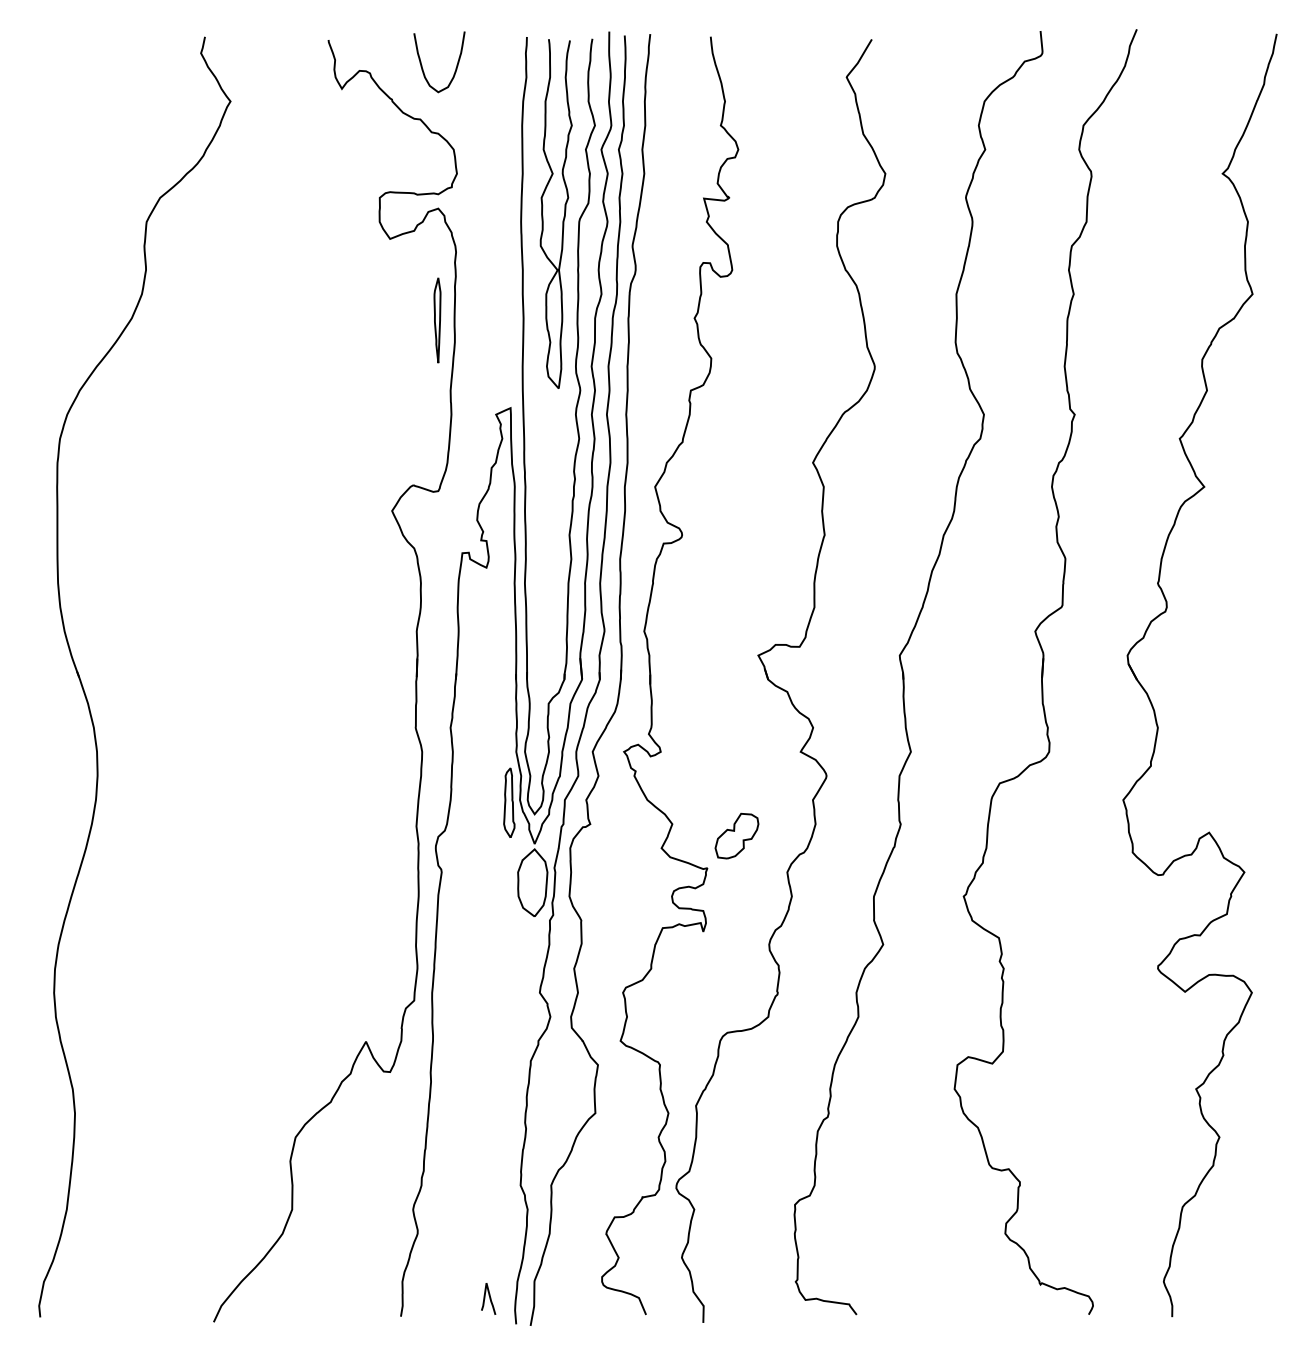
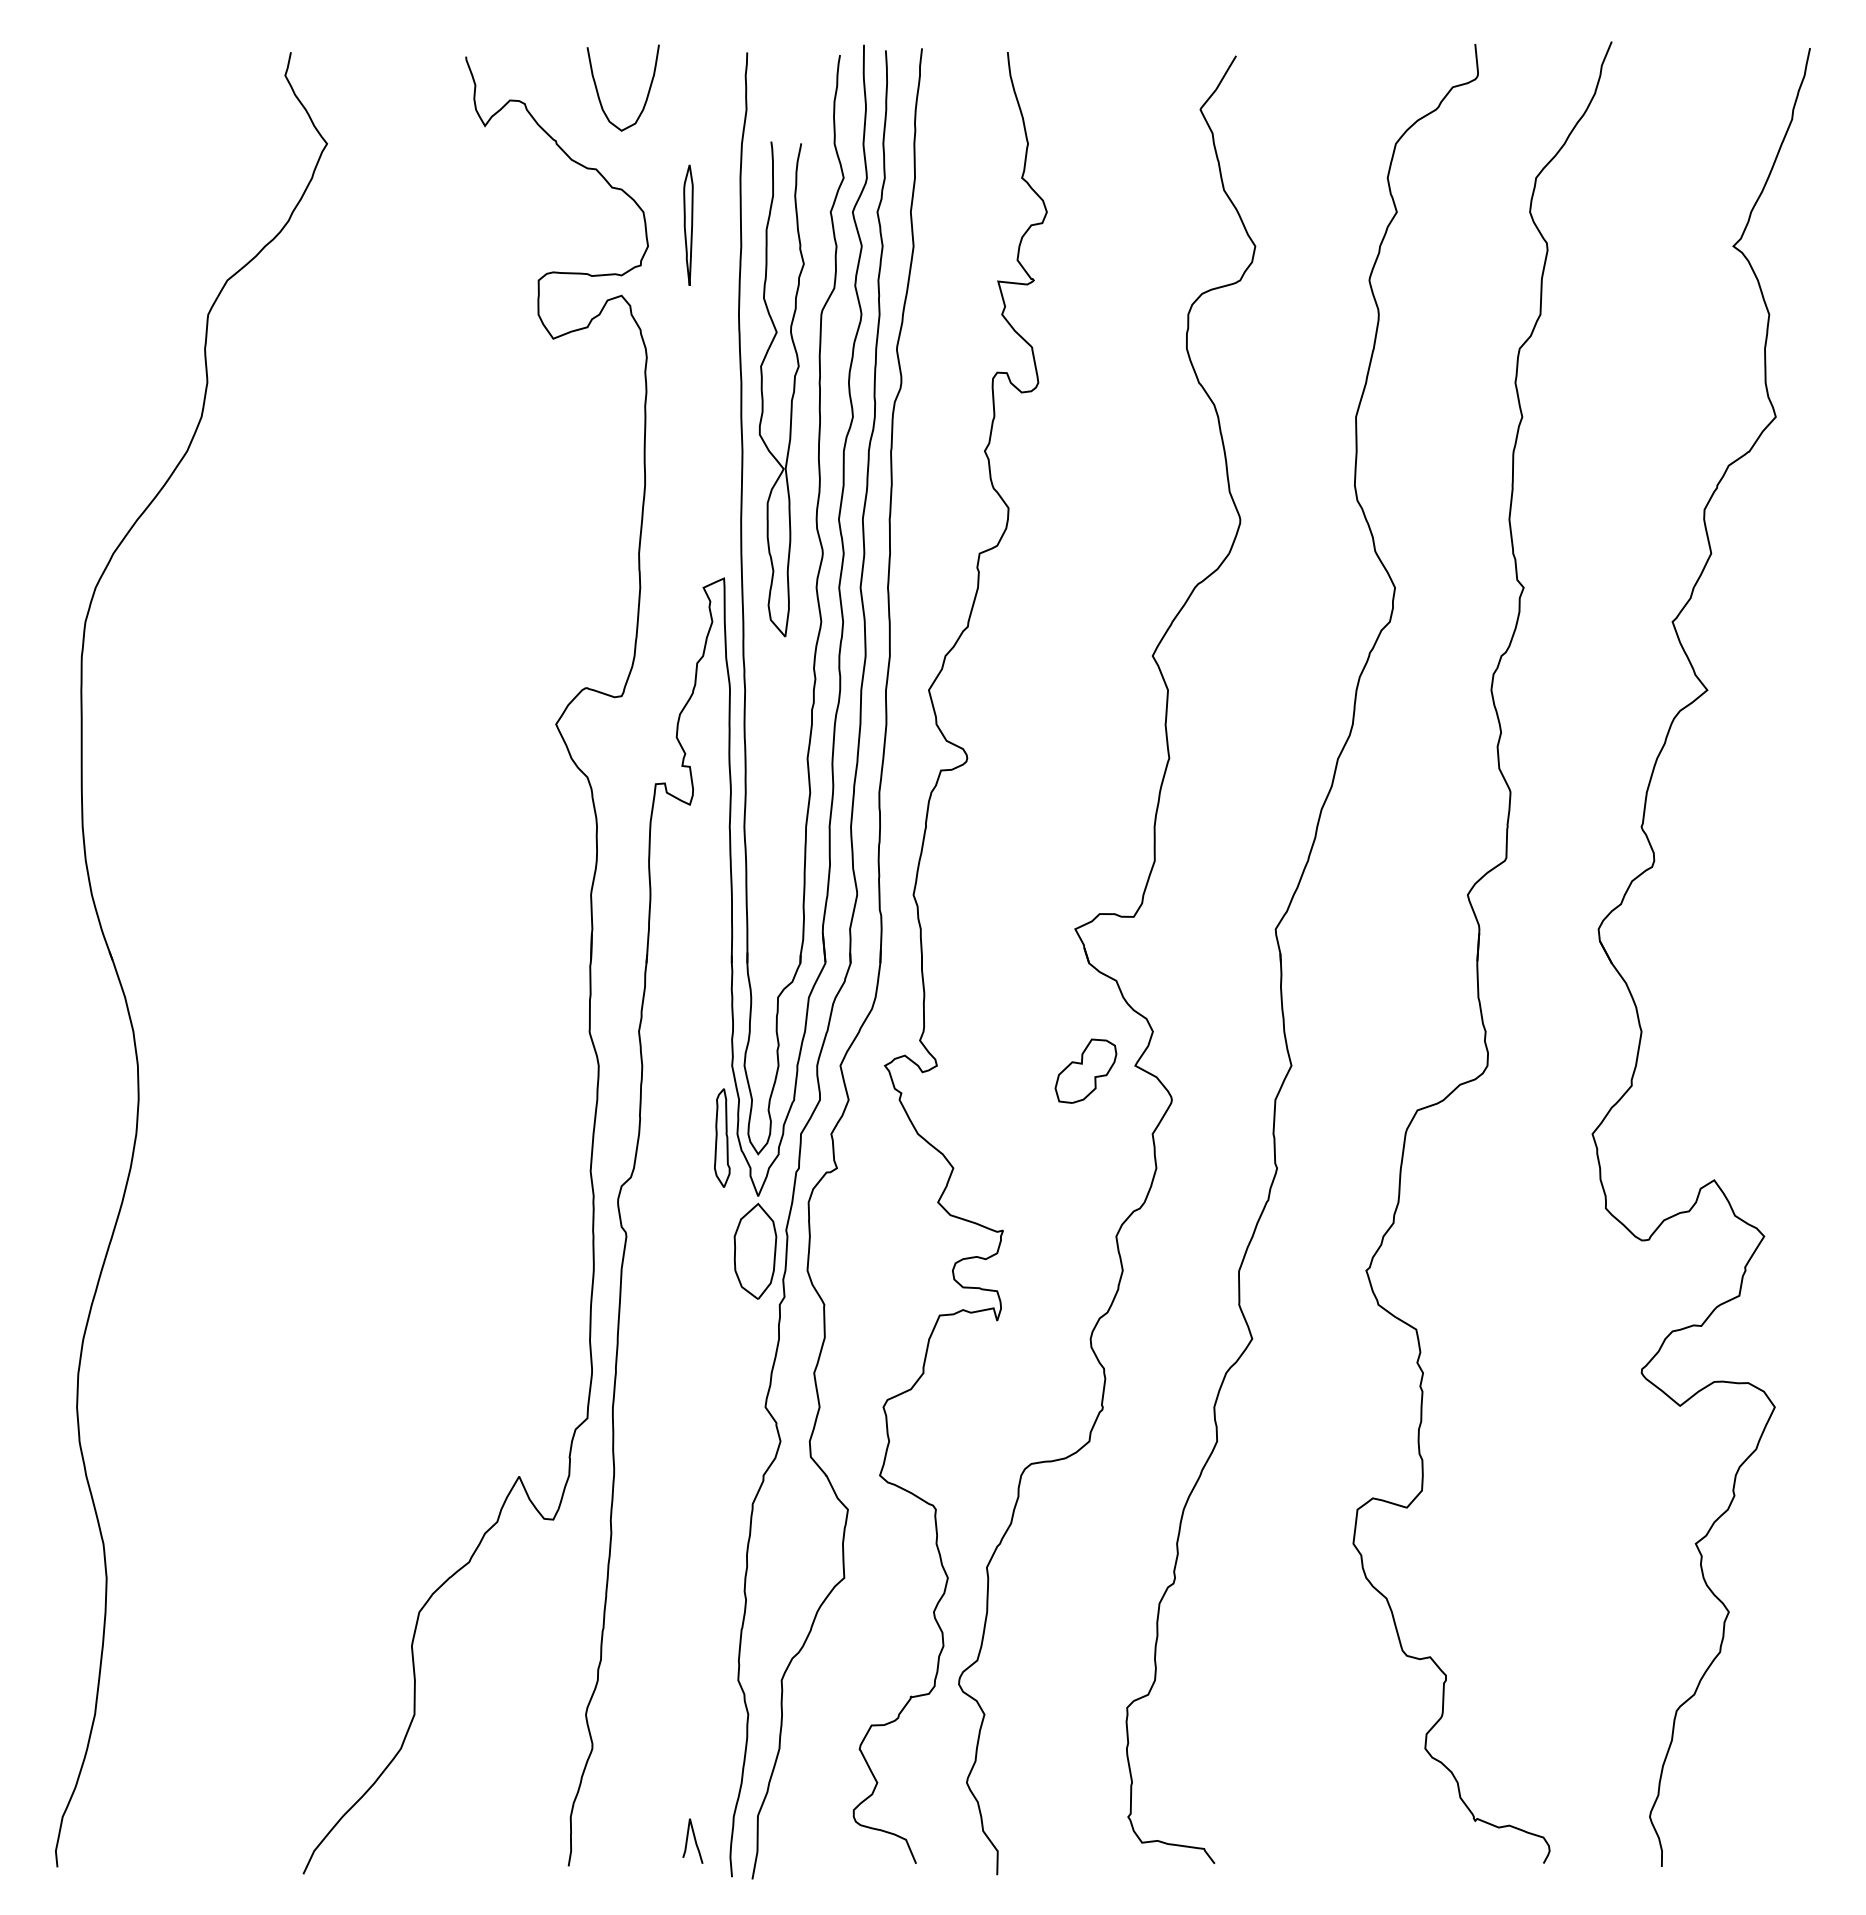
curve: (563, 216) -> (792, 393), moved
part: (437, 319) -> (688, 224), moved
part: (736, 835) -> (1085, 1070), moved

